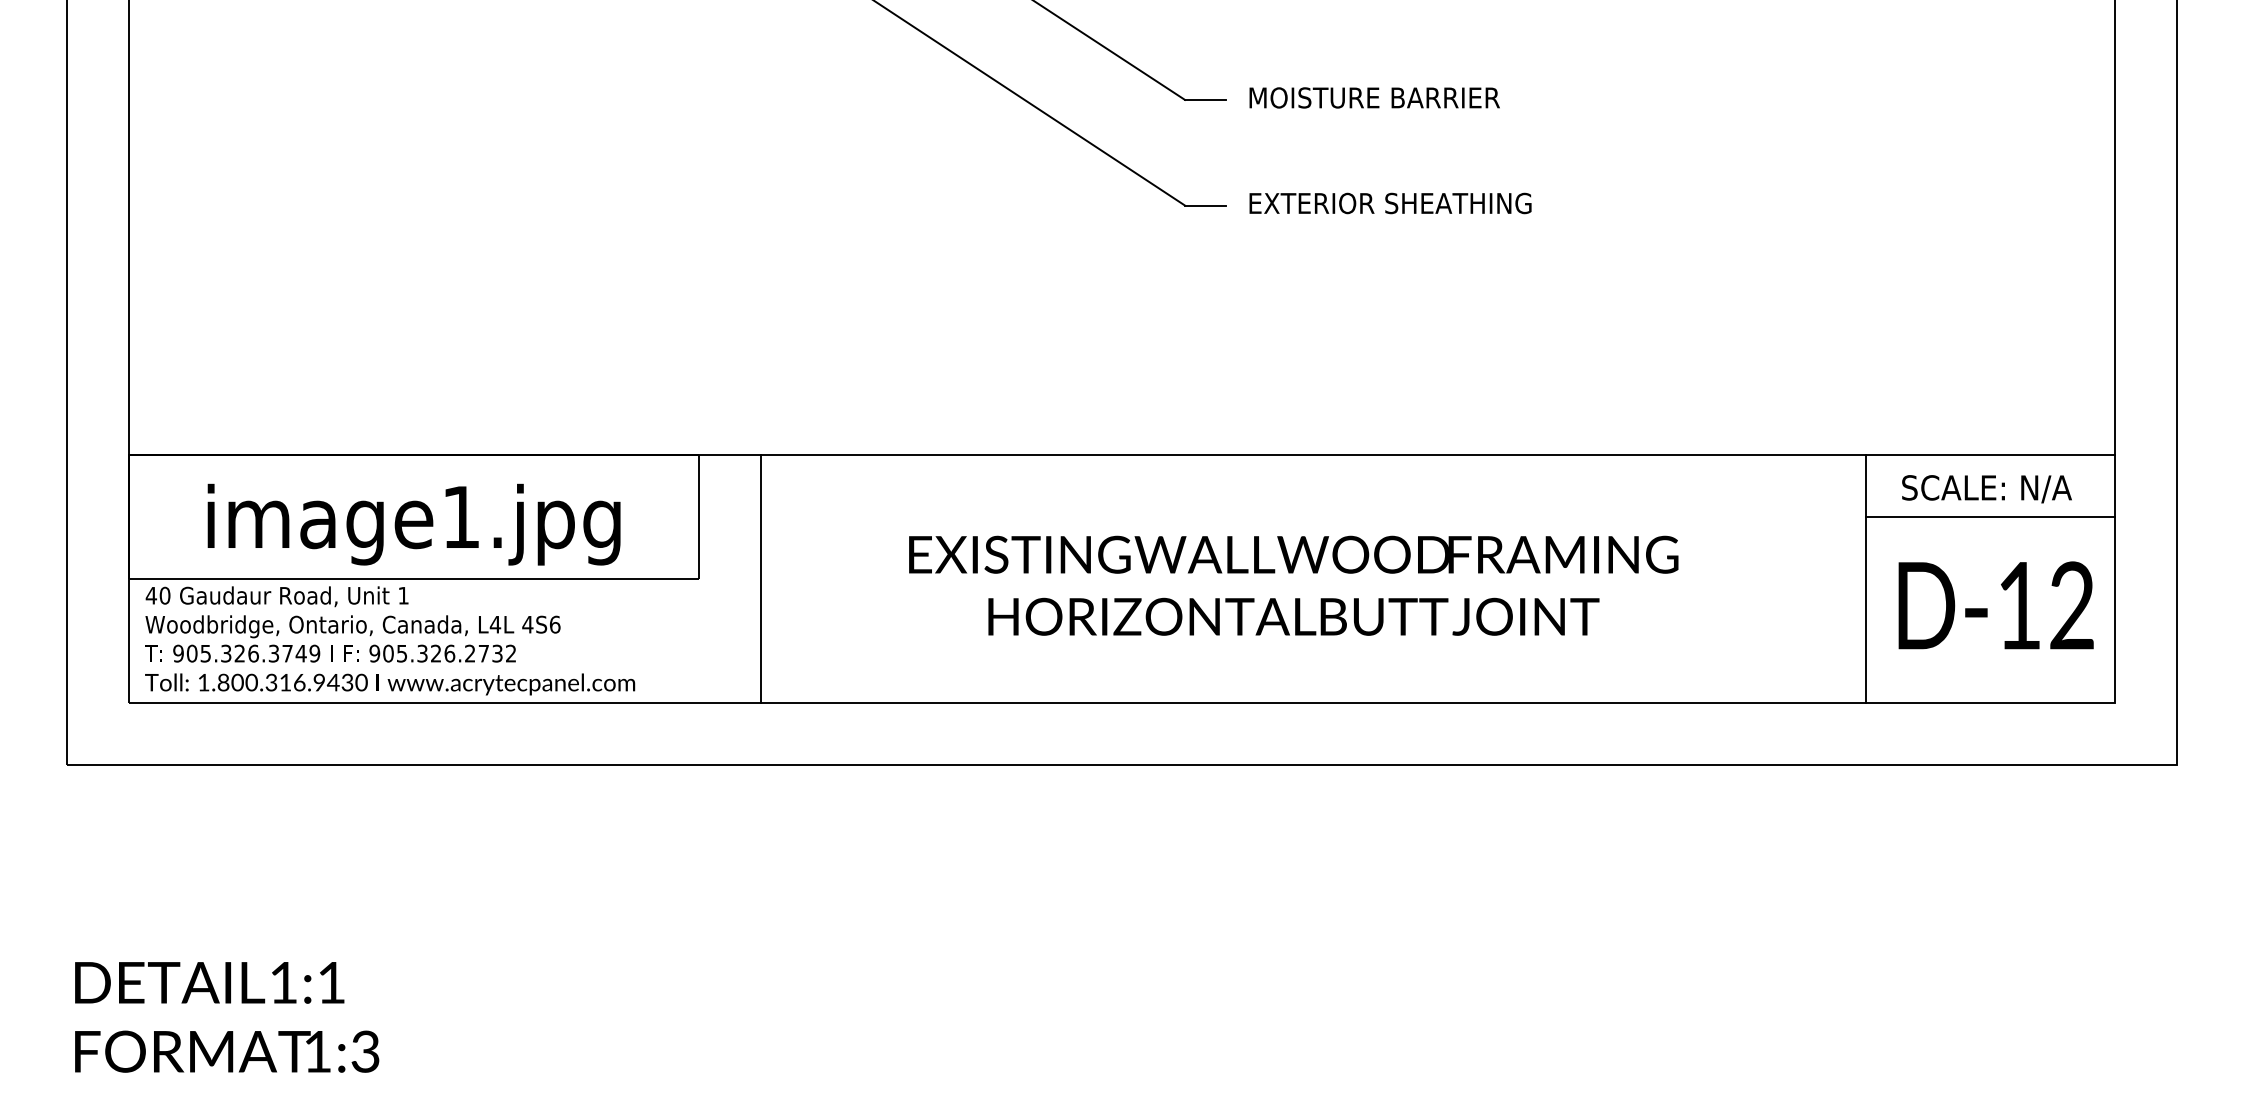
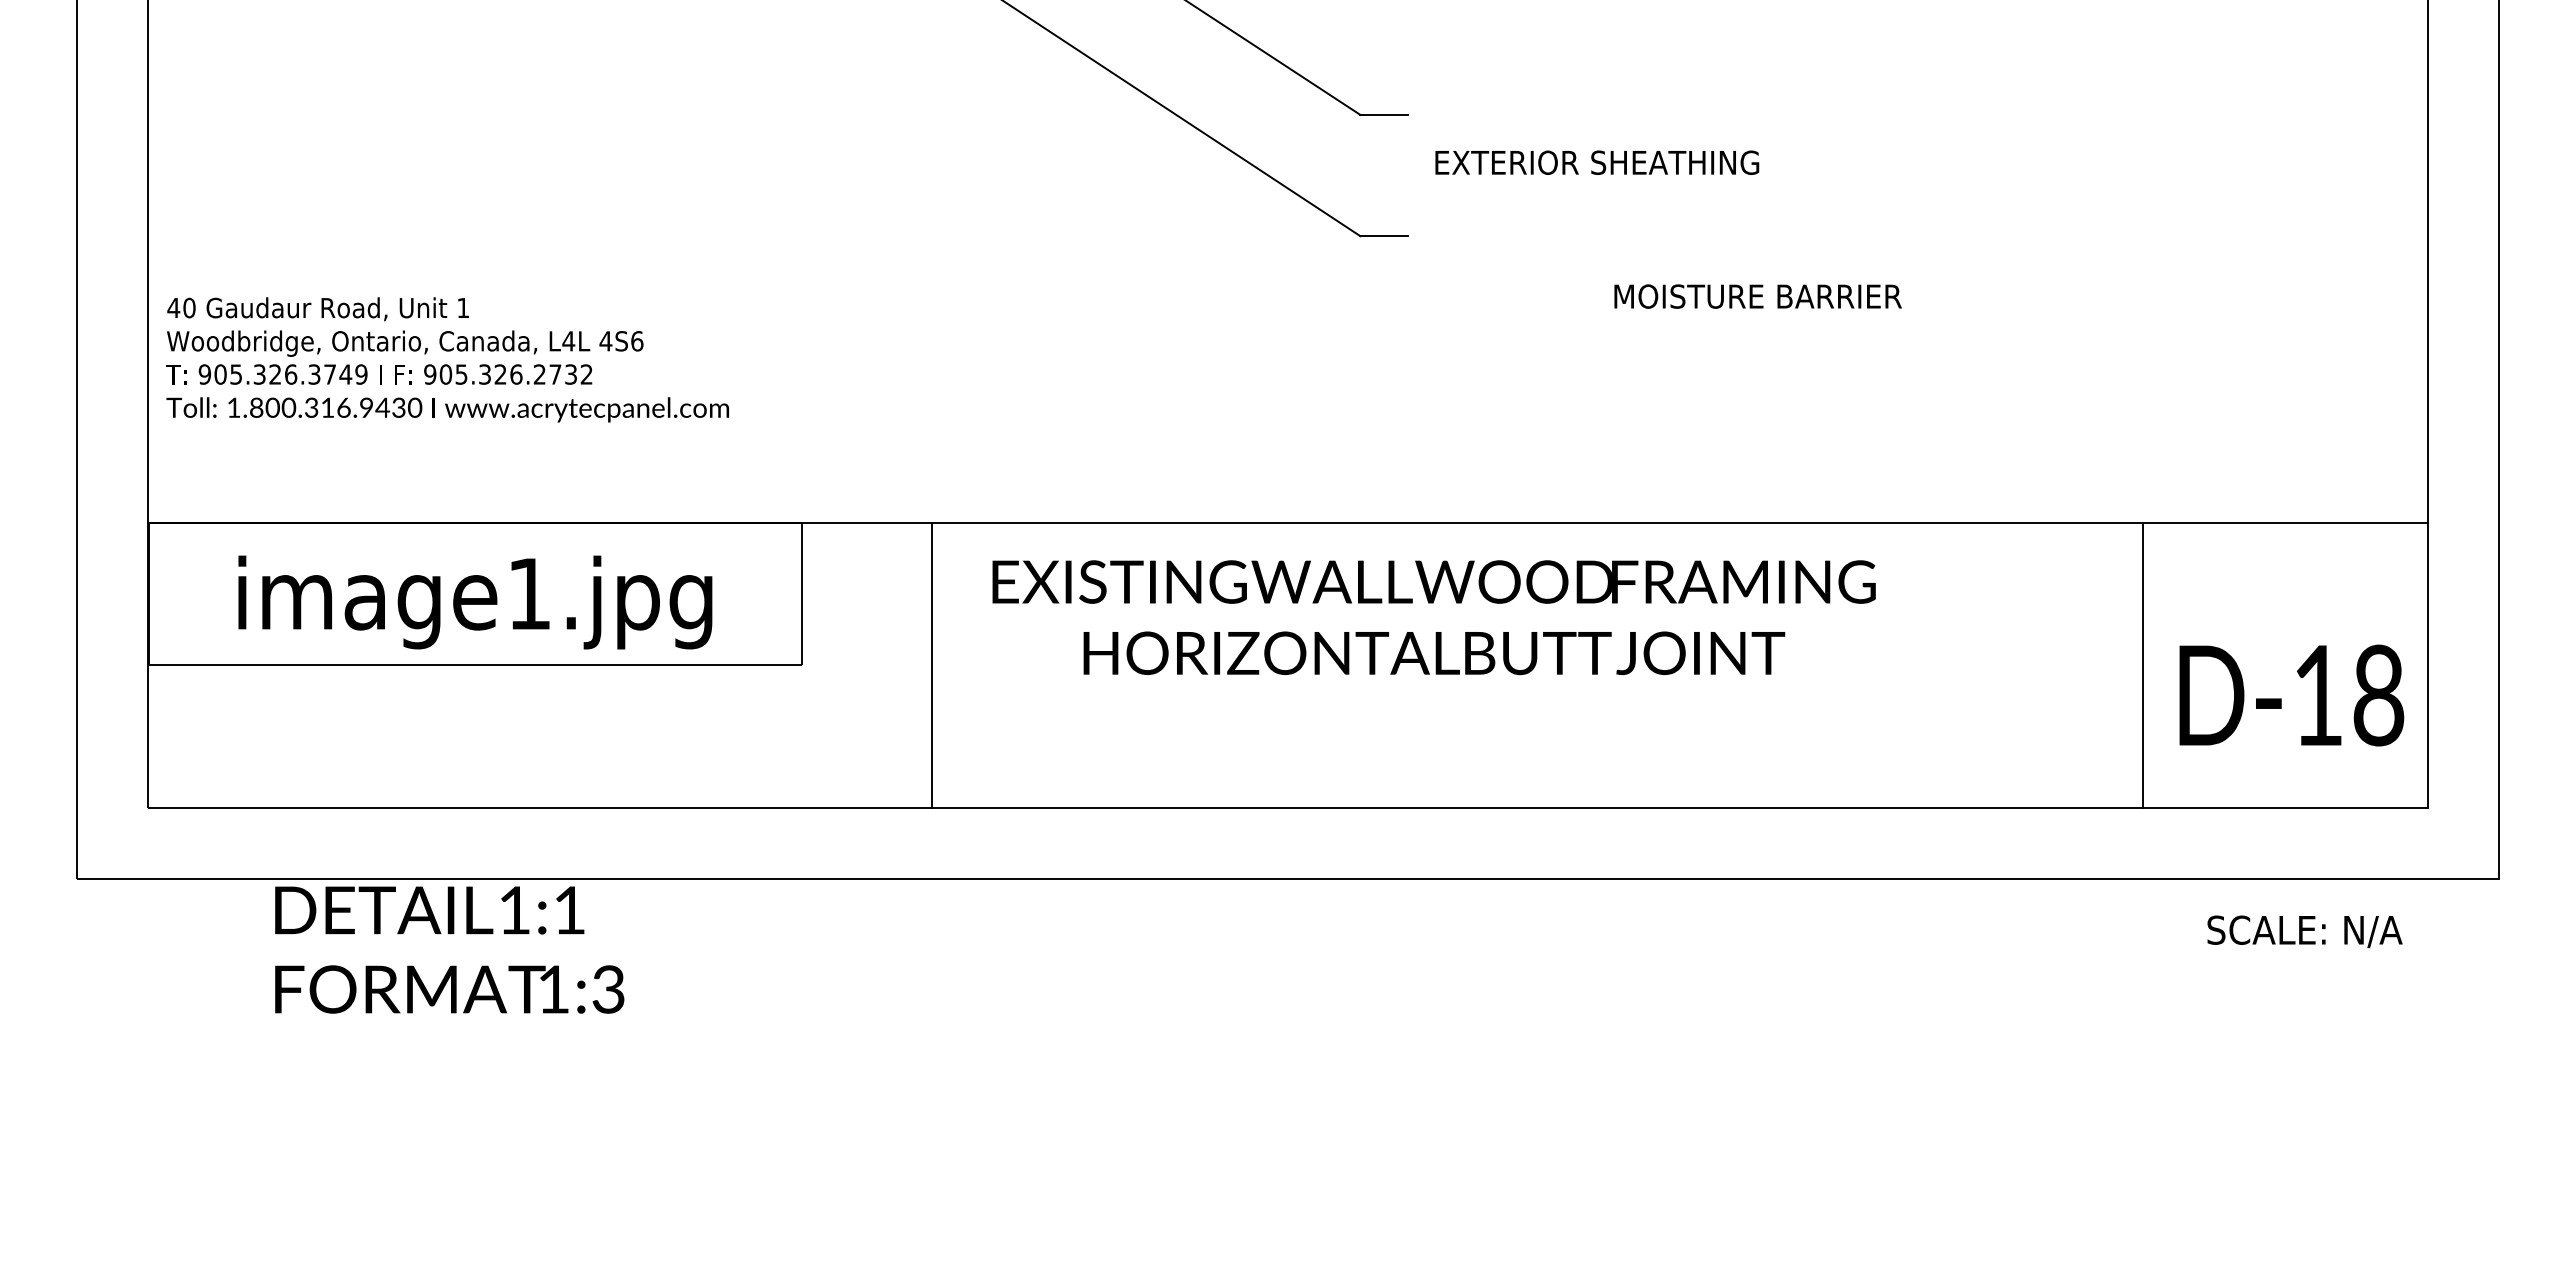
text: (1374, 97) -> (1757, 296), moved
text: (1390, 203) -> (1597, 162), moved
text: (1986, 488) -> (2304, 931), moved
line: (1990, 516) -> (2284, 593), removed
line: (760, 578) -> (932, 664), moved
text: (1293, 585) -> (1433, 617), moved
text: (2071, 605) -> (2378, 695), D-12 -> D-18
text: (389, 640) -> (447, 359), moved
text: (226, 1016) -> (449, 949), moved

